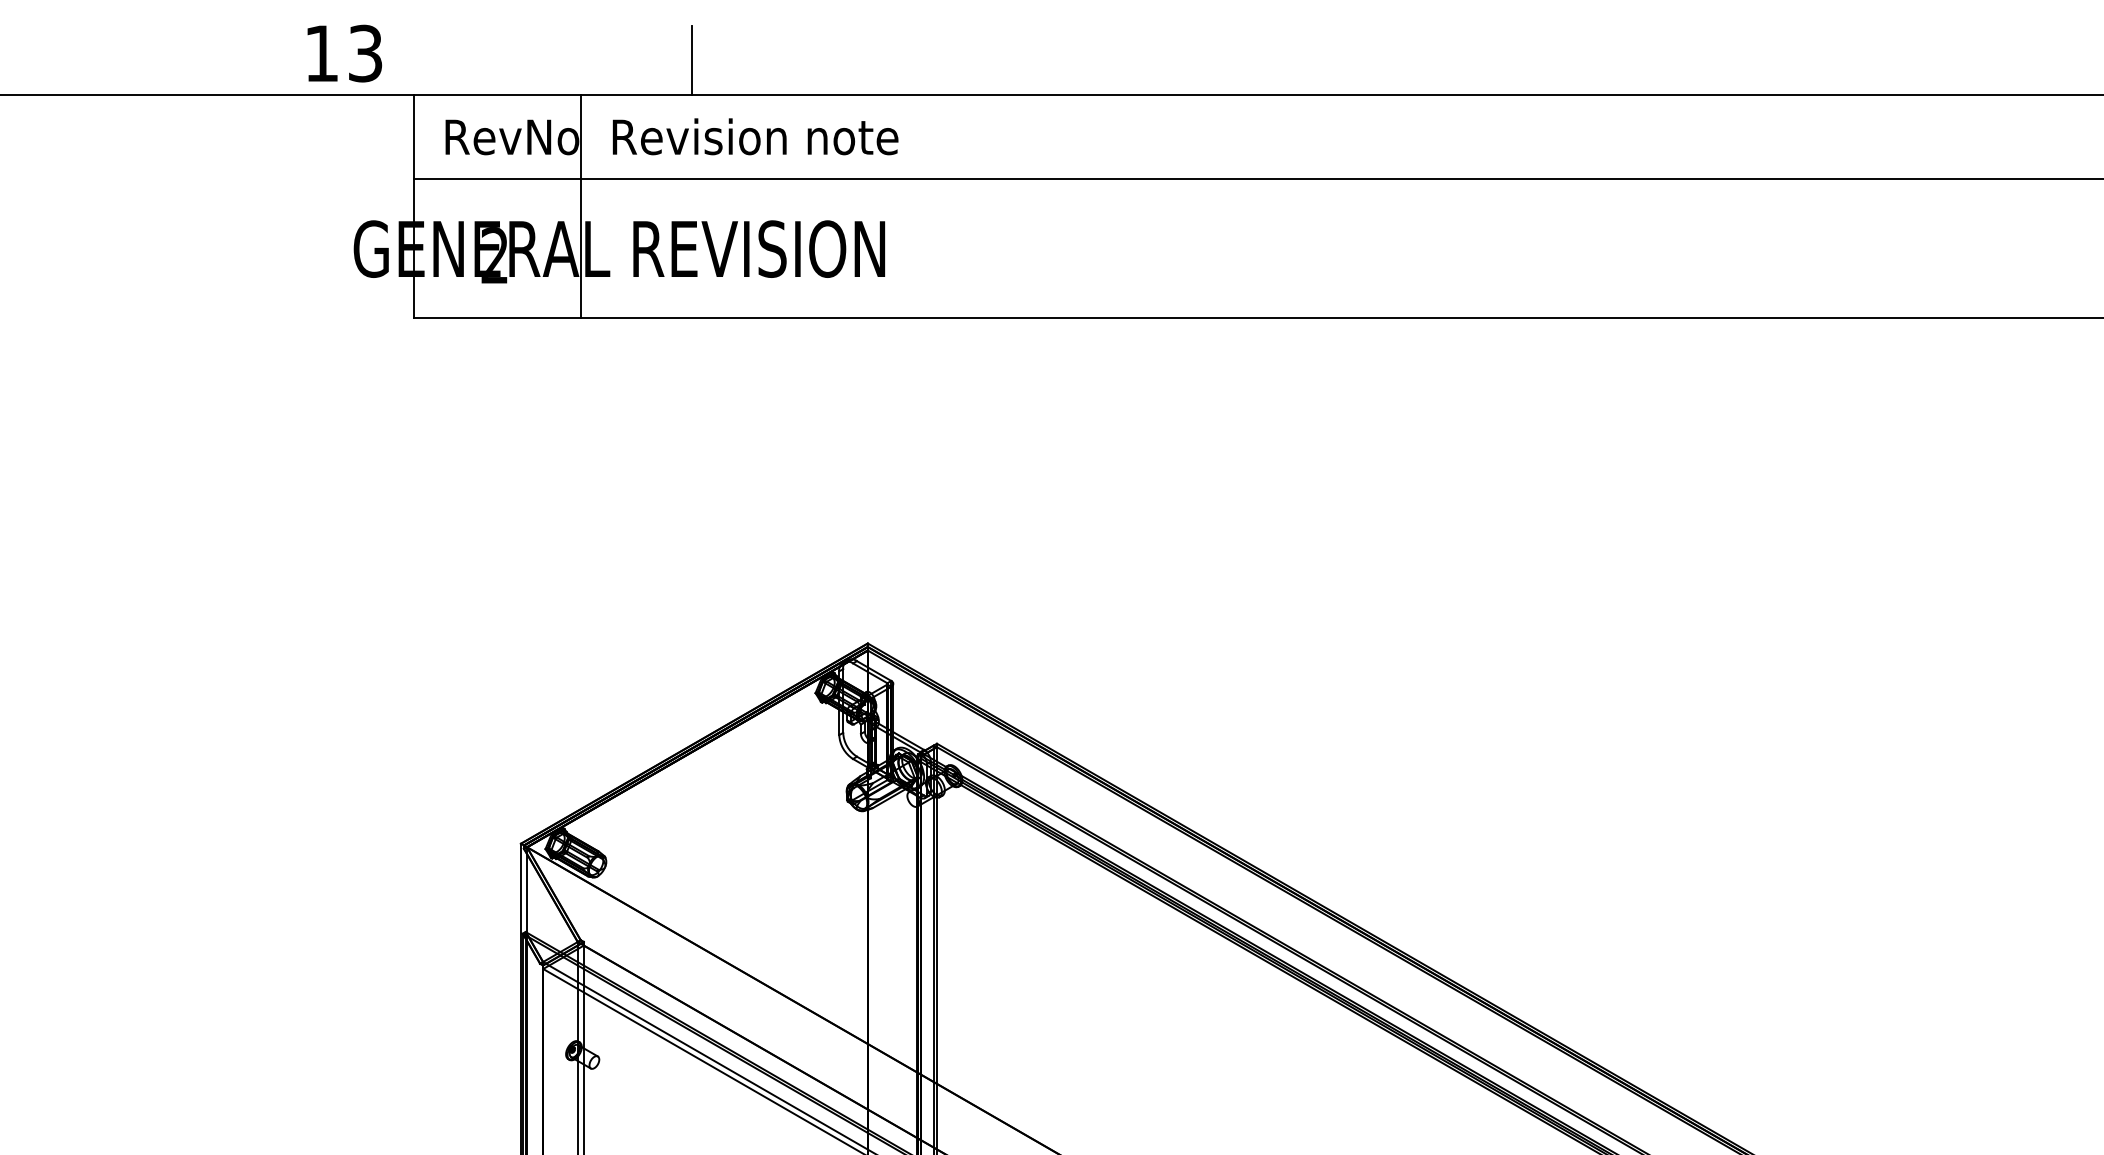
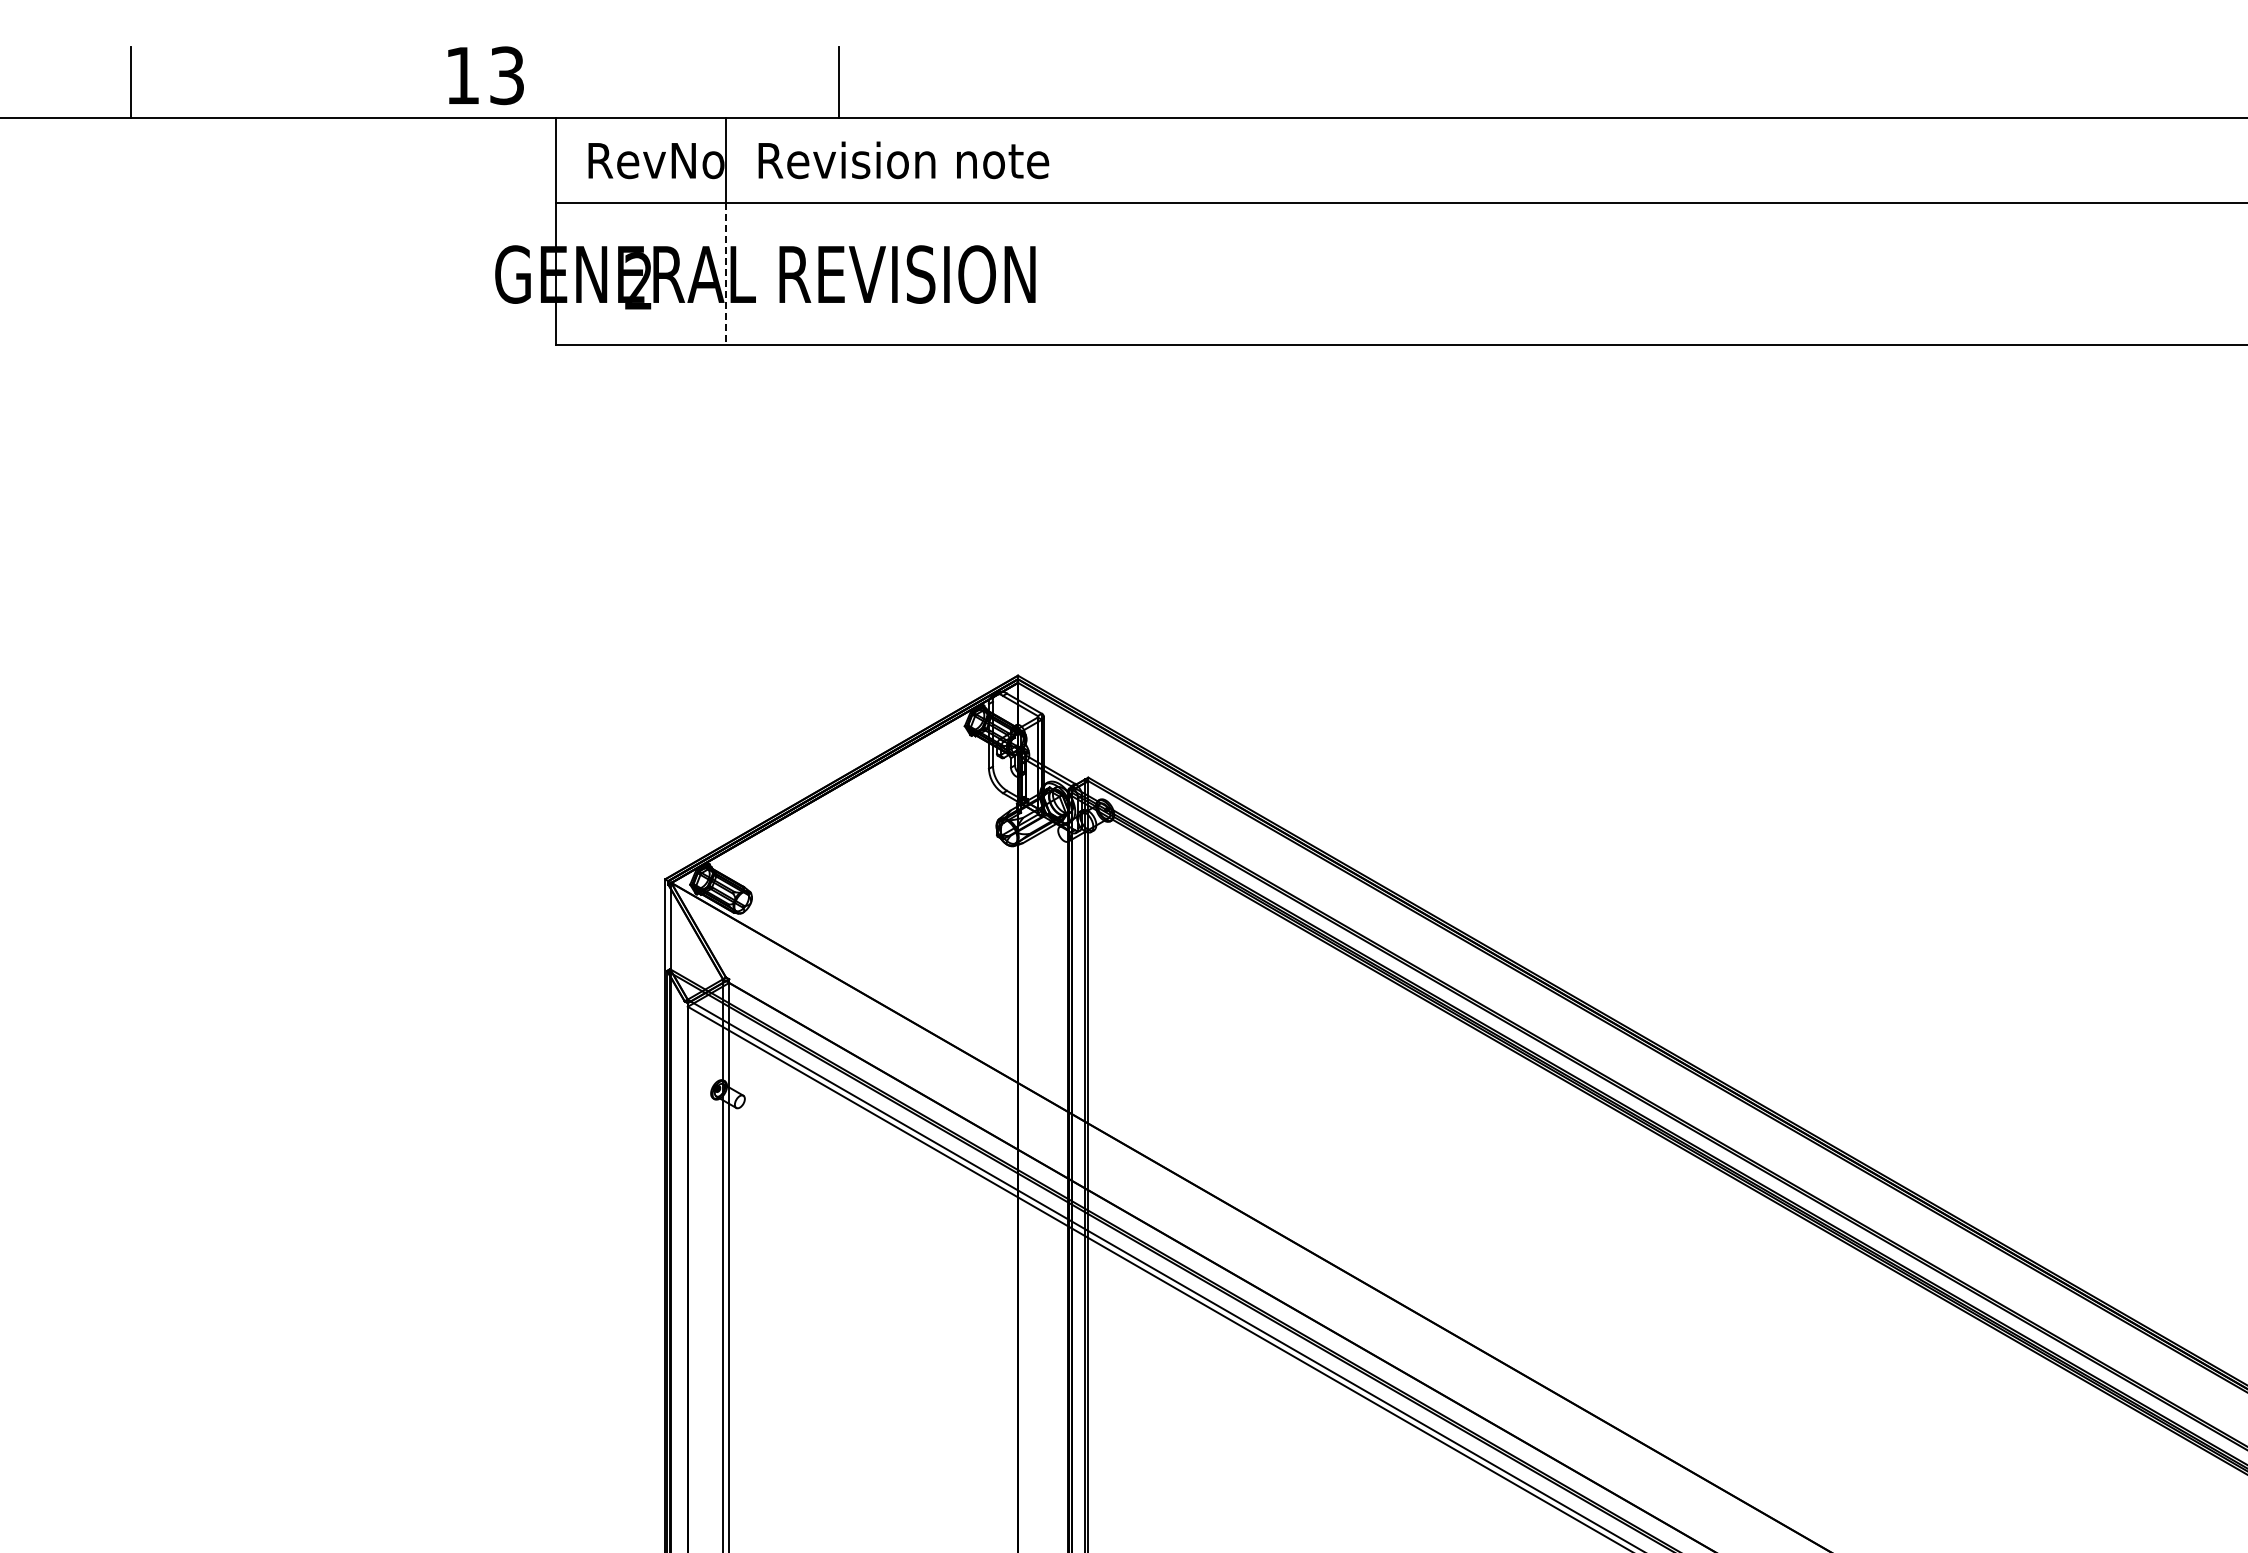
line: (581, 249) -> (726, 274), solid -> dashed

